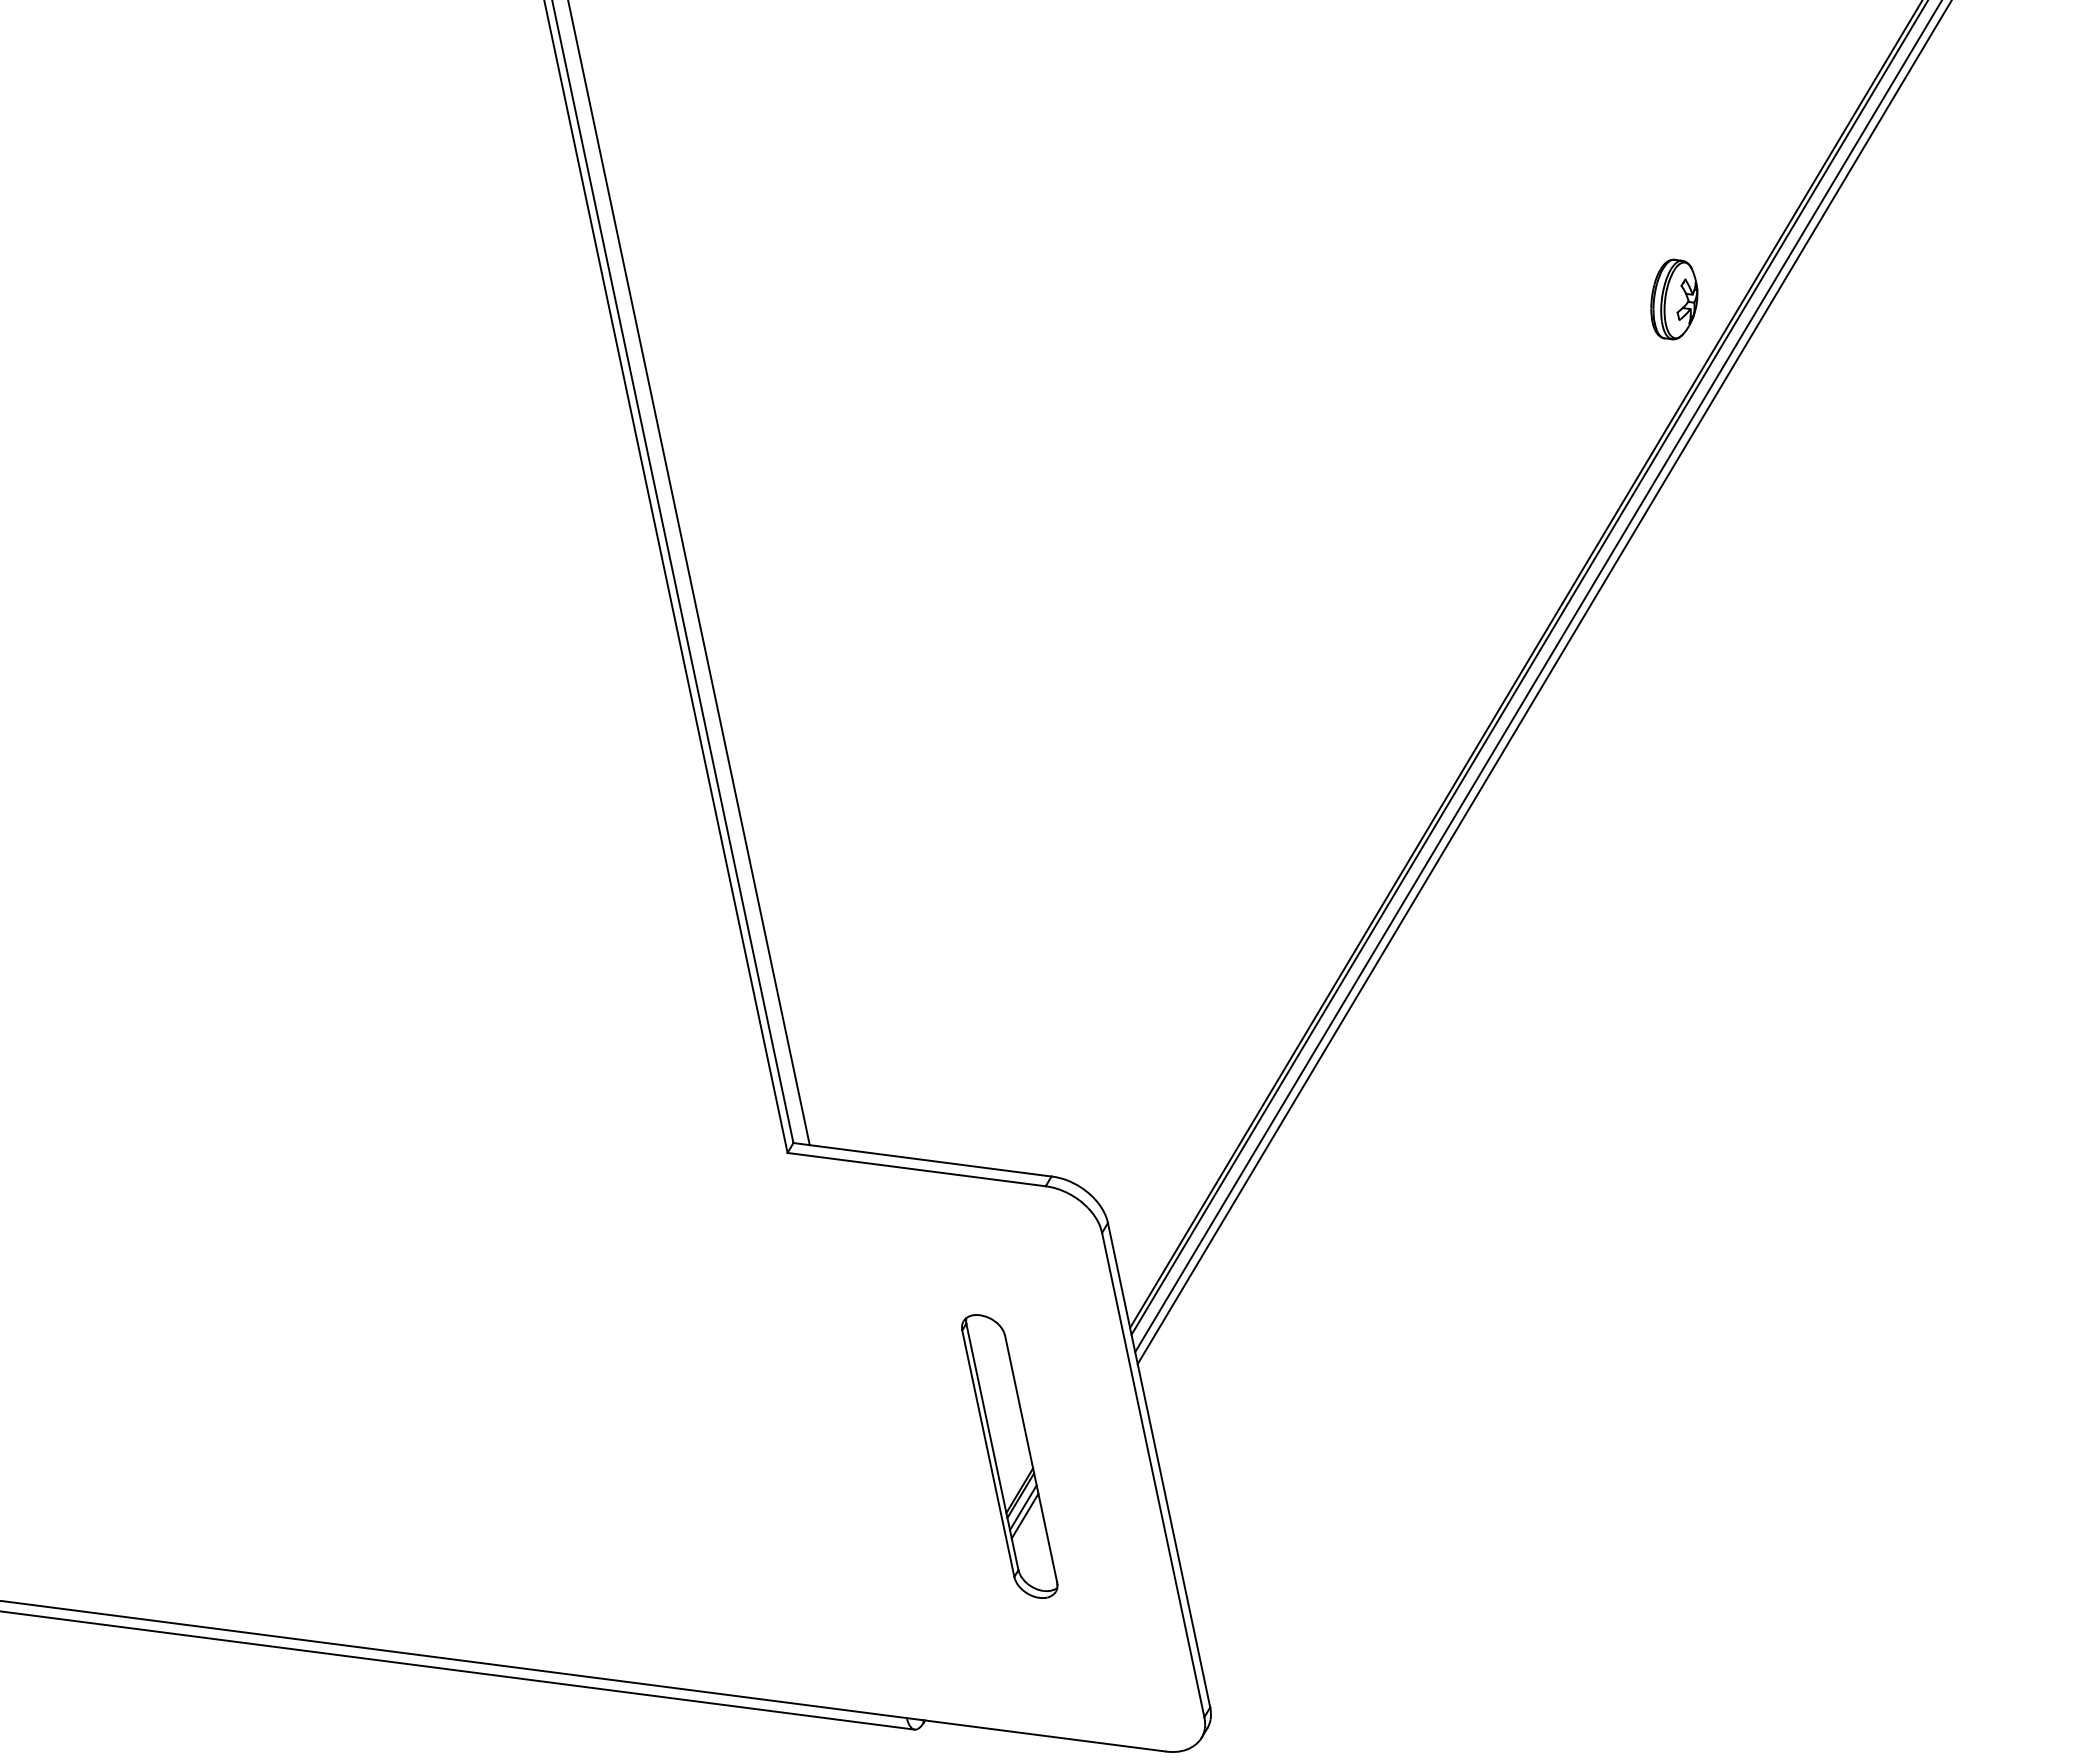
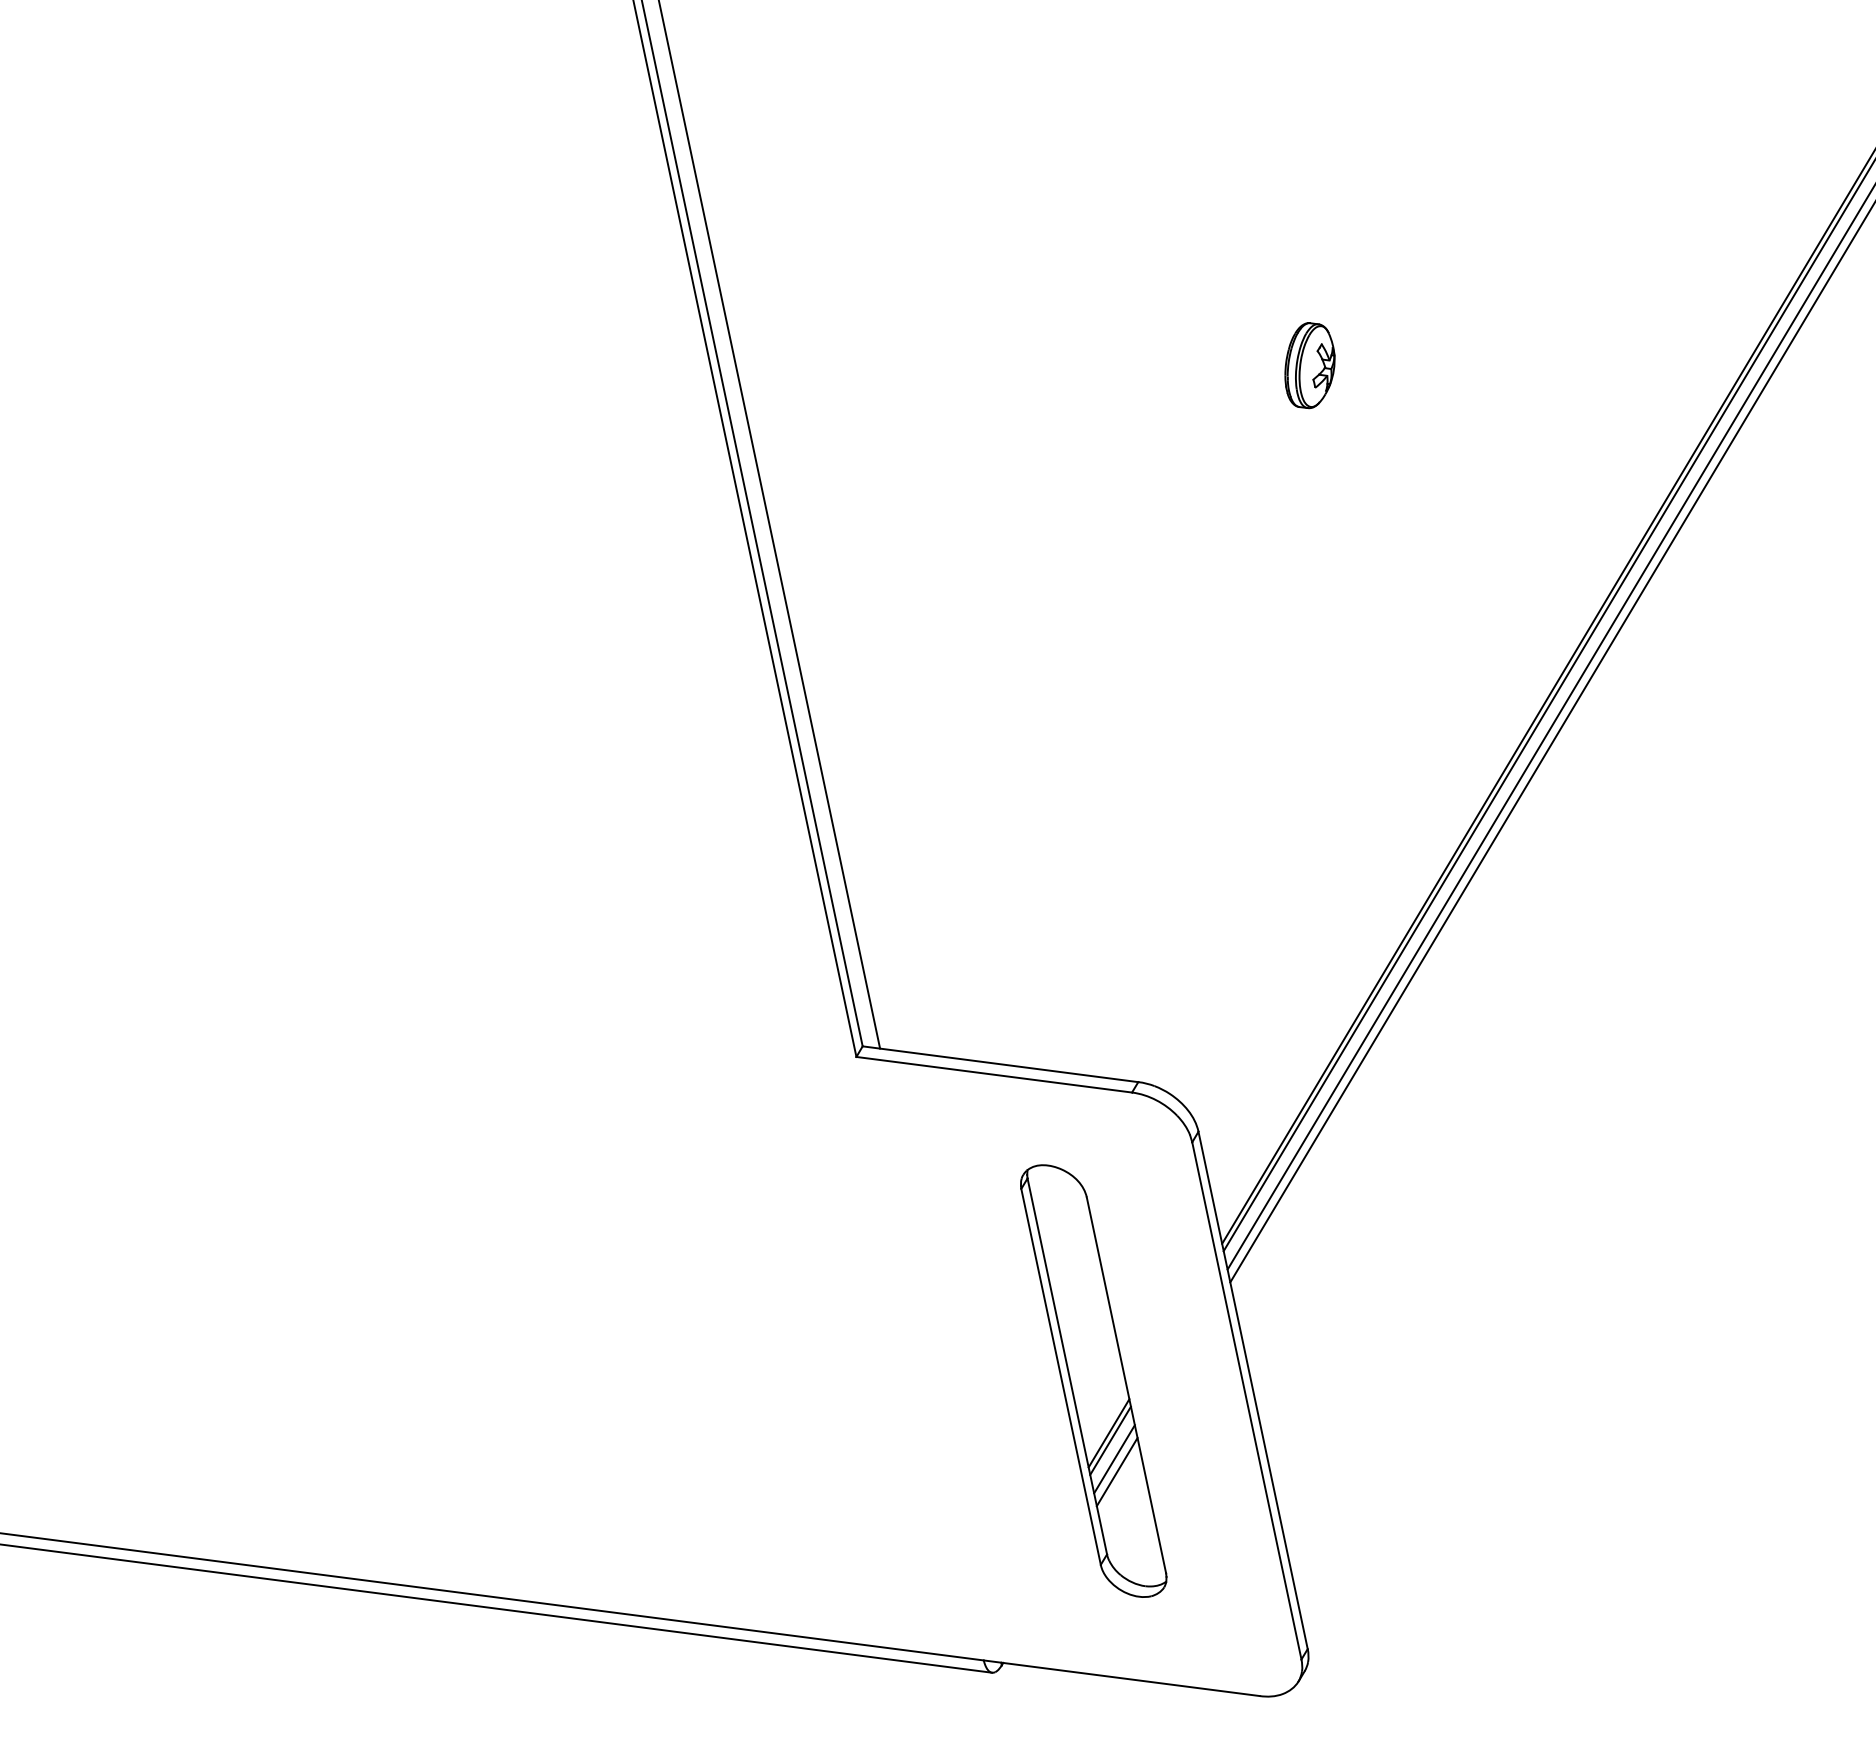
part: (1674, 299) -> (1310, 365), moved
part: (1009, 1456) -> (1093, 1381), size x1.43

